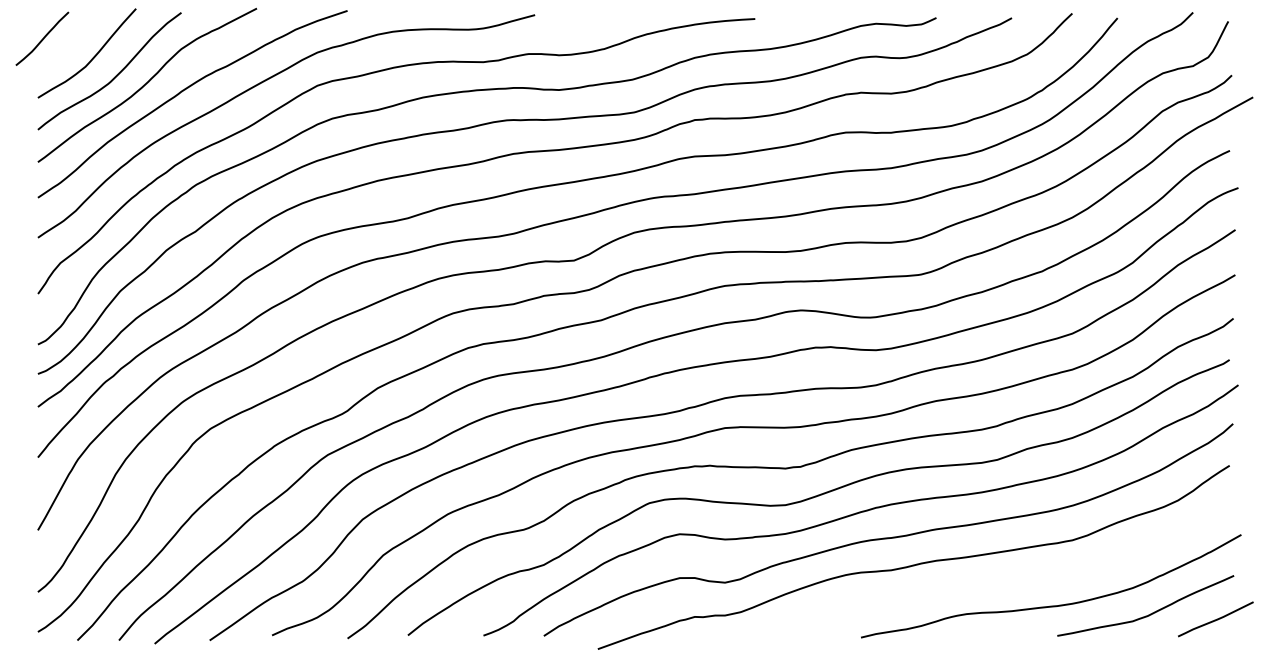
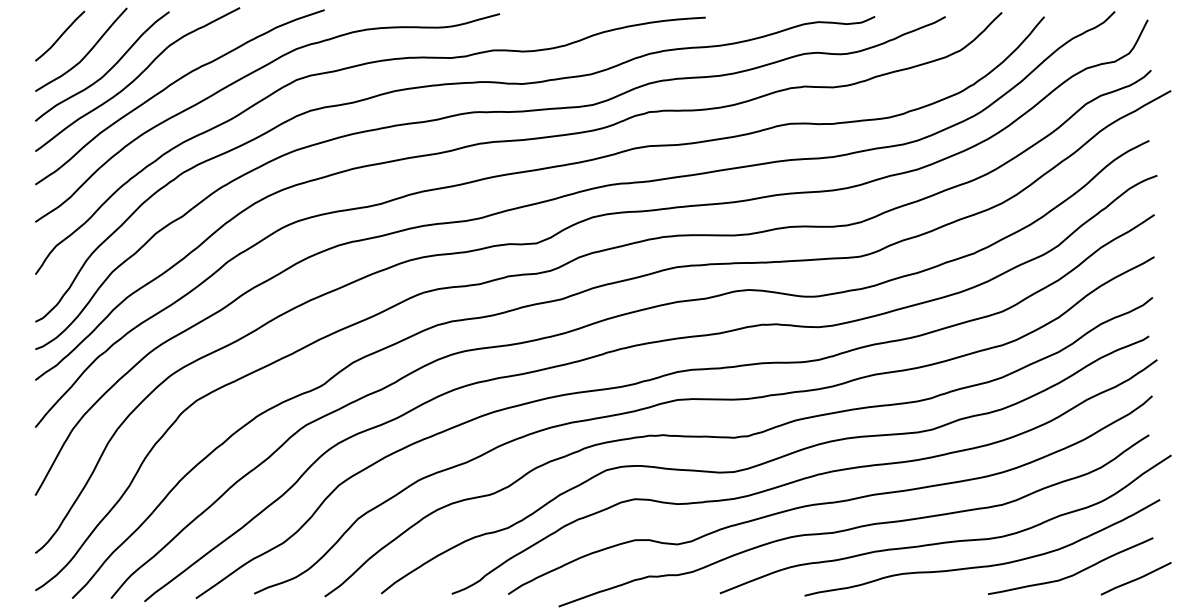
curve: (42, 38) -> (60, 35), moved
curve: (1011, 579) -> (945, 541), added

